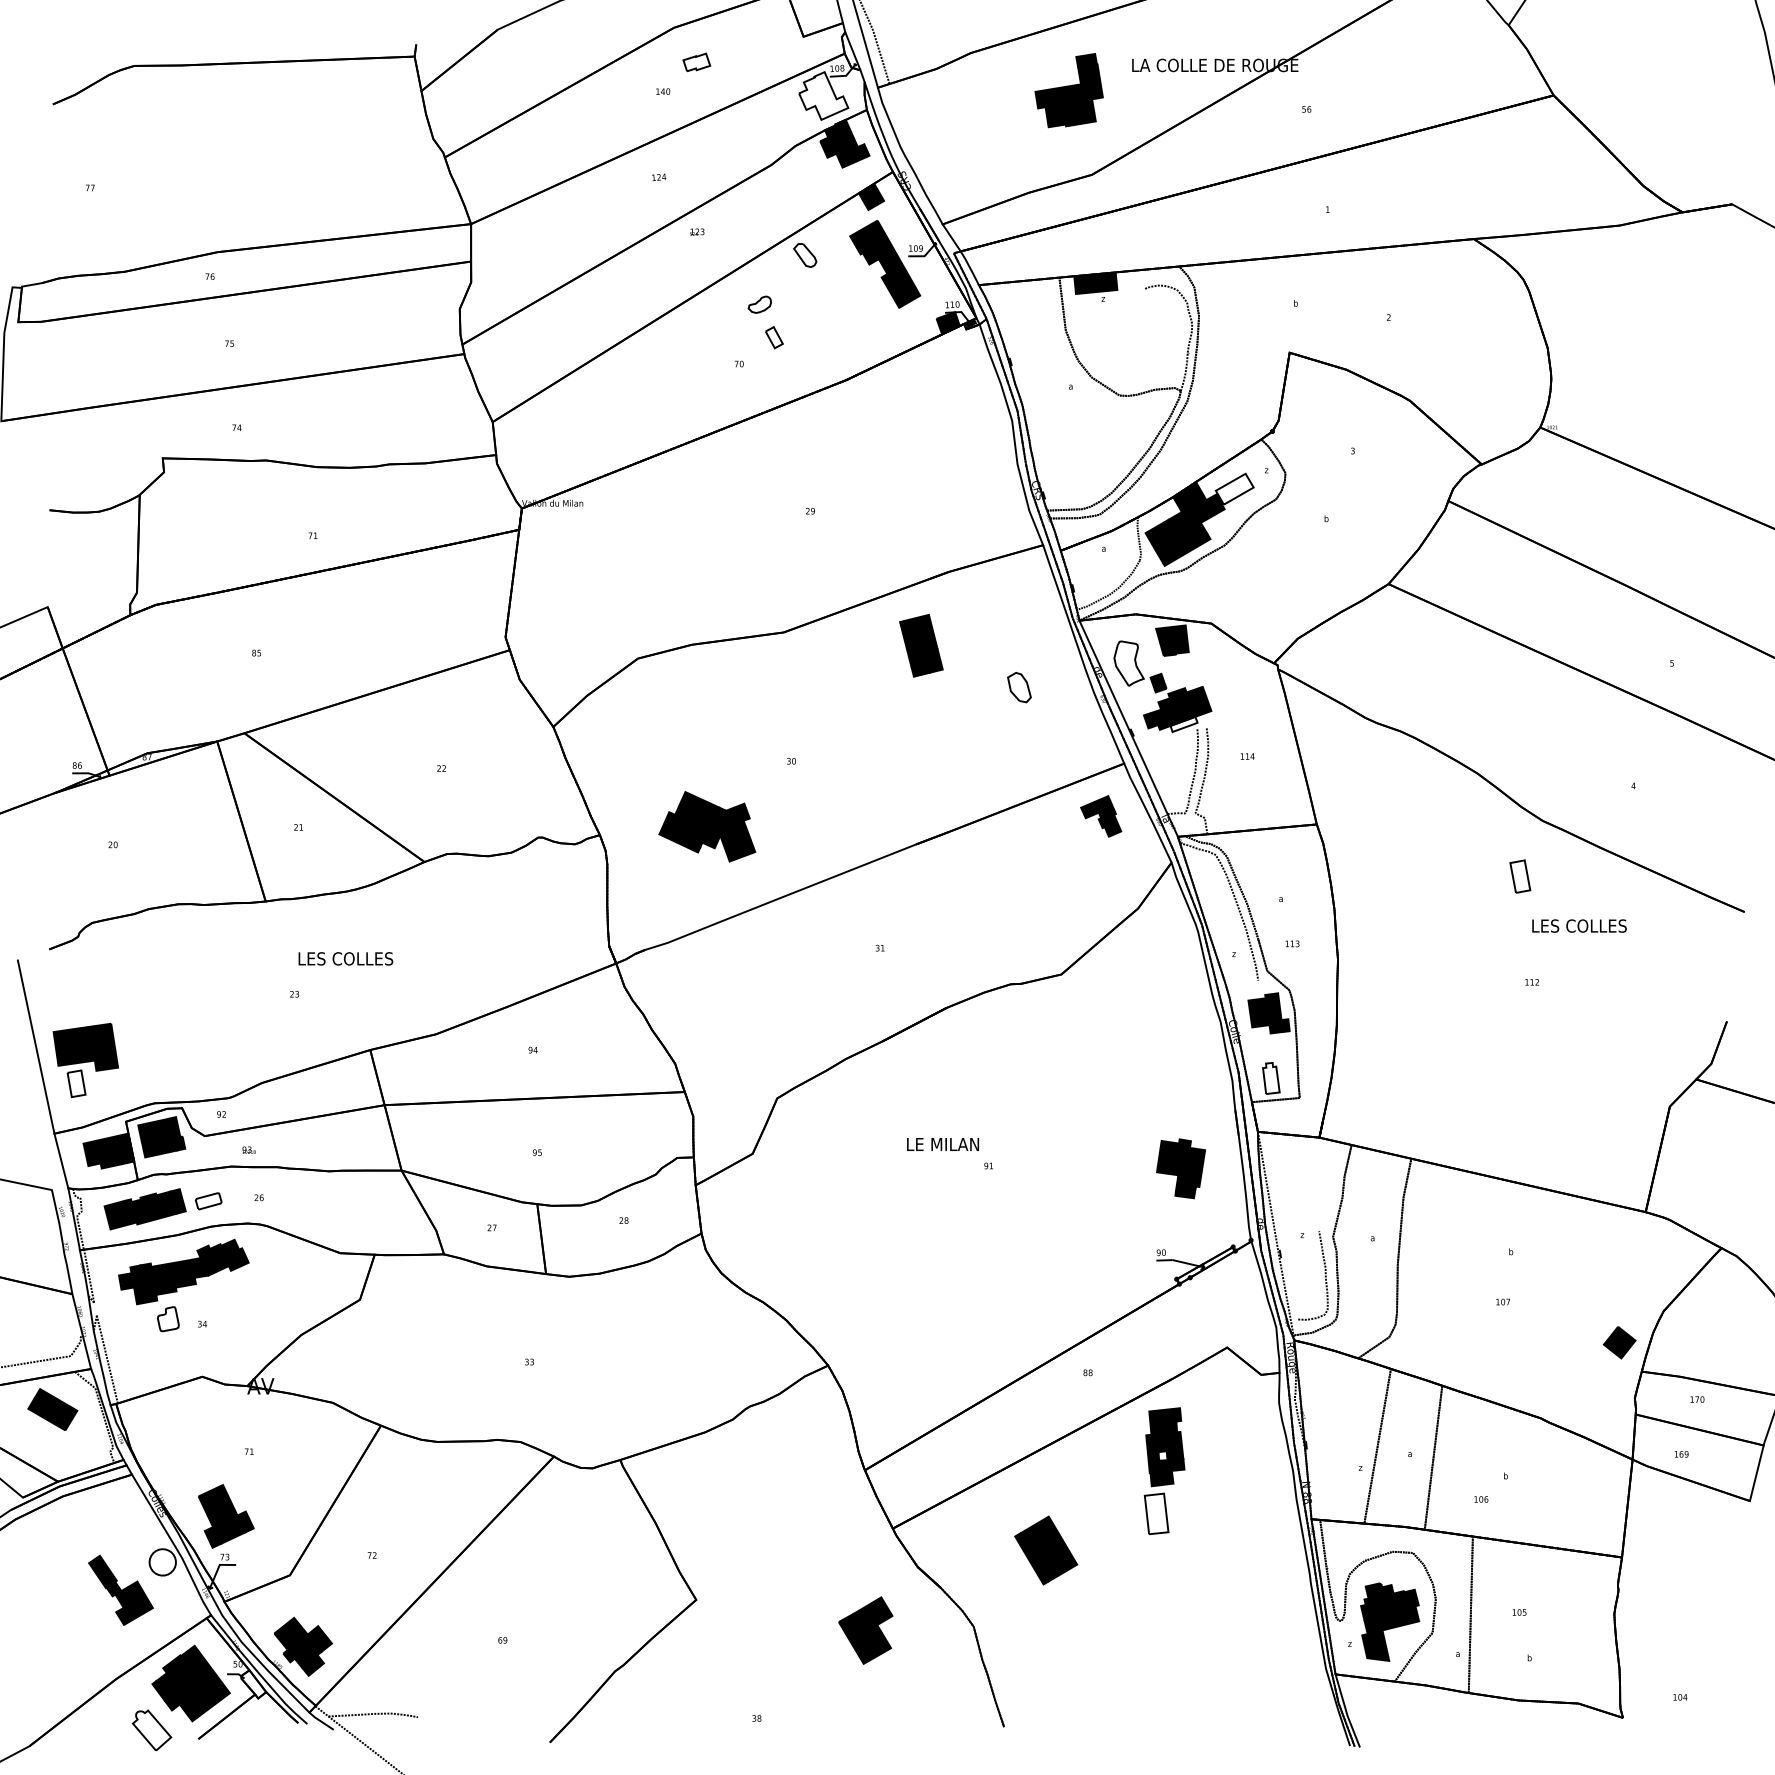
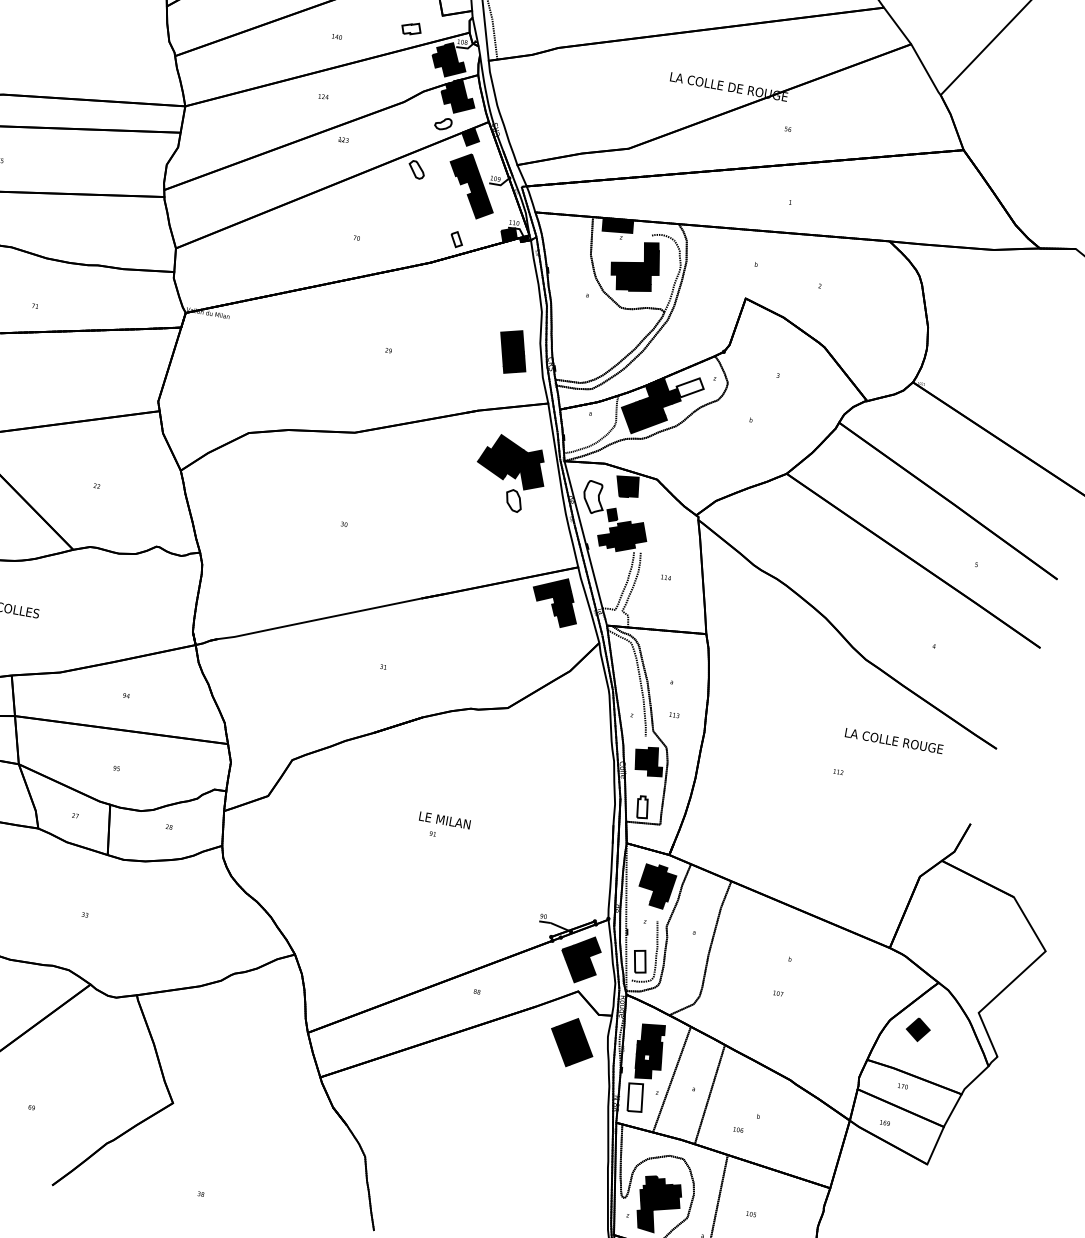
part: (696, 61) -> (411, 28), moved
part: (1068, 90) -> (635, 265), moved
fill: (823, 95) -> (449, 59), added
part: (759, 304) -> (443, 123), moved
part: (774, 337) -> (456, 239), moved
part: (921, 645) -> (513, 351), moved
fill: (1183, 724) -> (624, 547), added
part: (1100, 816) -> (555, 601), size x1.67
part: (707, 826) -> (512, 462), moved
part: (1520, 876) -> (640, 961), moved
text: (1605, 925) -> (897, 741), LES COLLES -> LA COLLE ROUGE
text: (943, 1144) -> (445, 820), moved
part: (1181, 1168) -> (657, 886), moved
part: (1619, 1342) -> (918, 1029), moved
part: (1164, 1471) -> (646, 1068), moved
part: (1046, 1550) -> (572, 1042), moved
part: (865, 1630) -> (579, 958), moved

